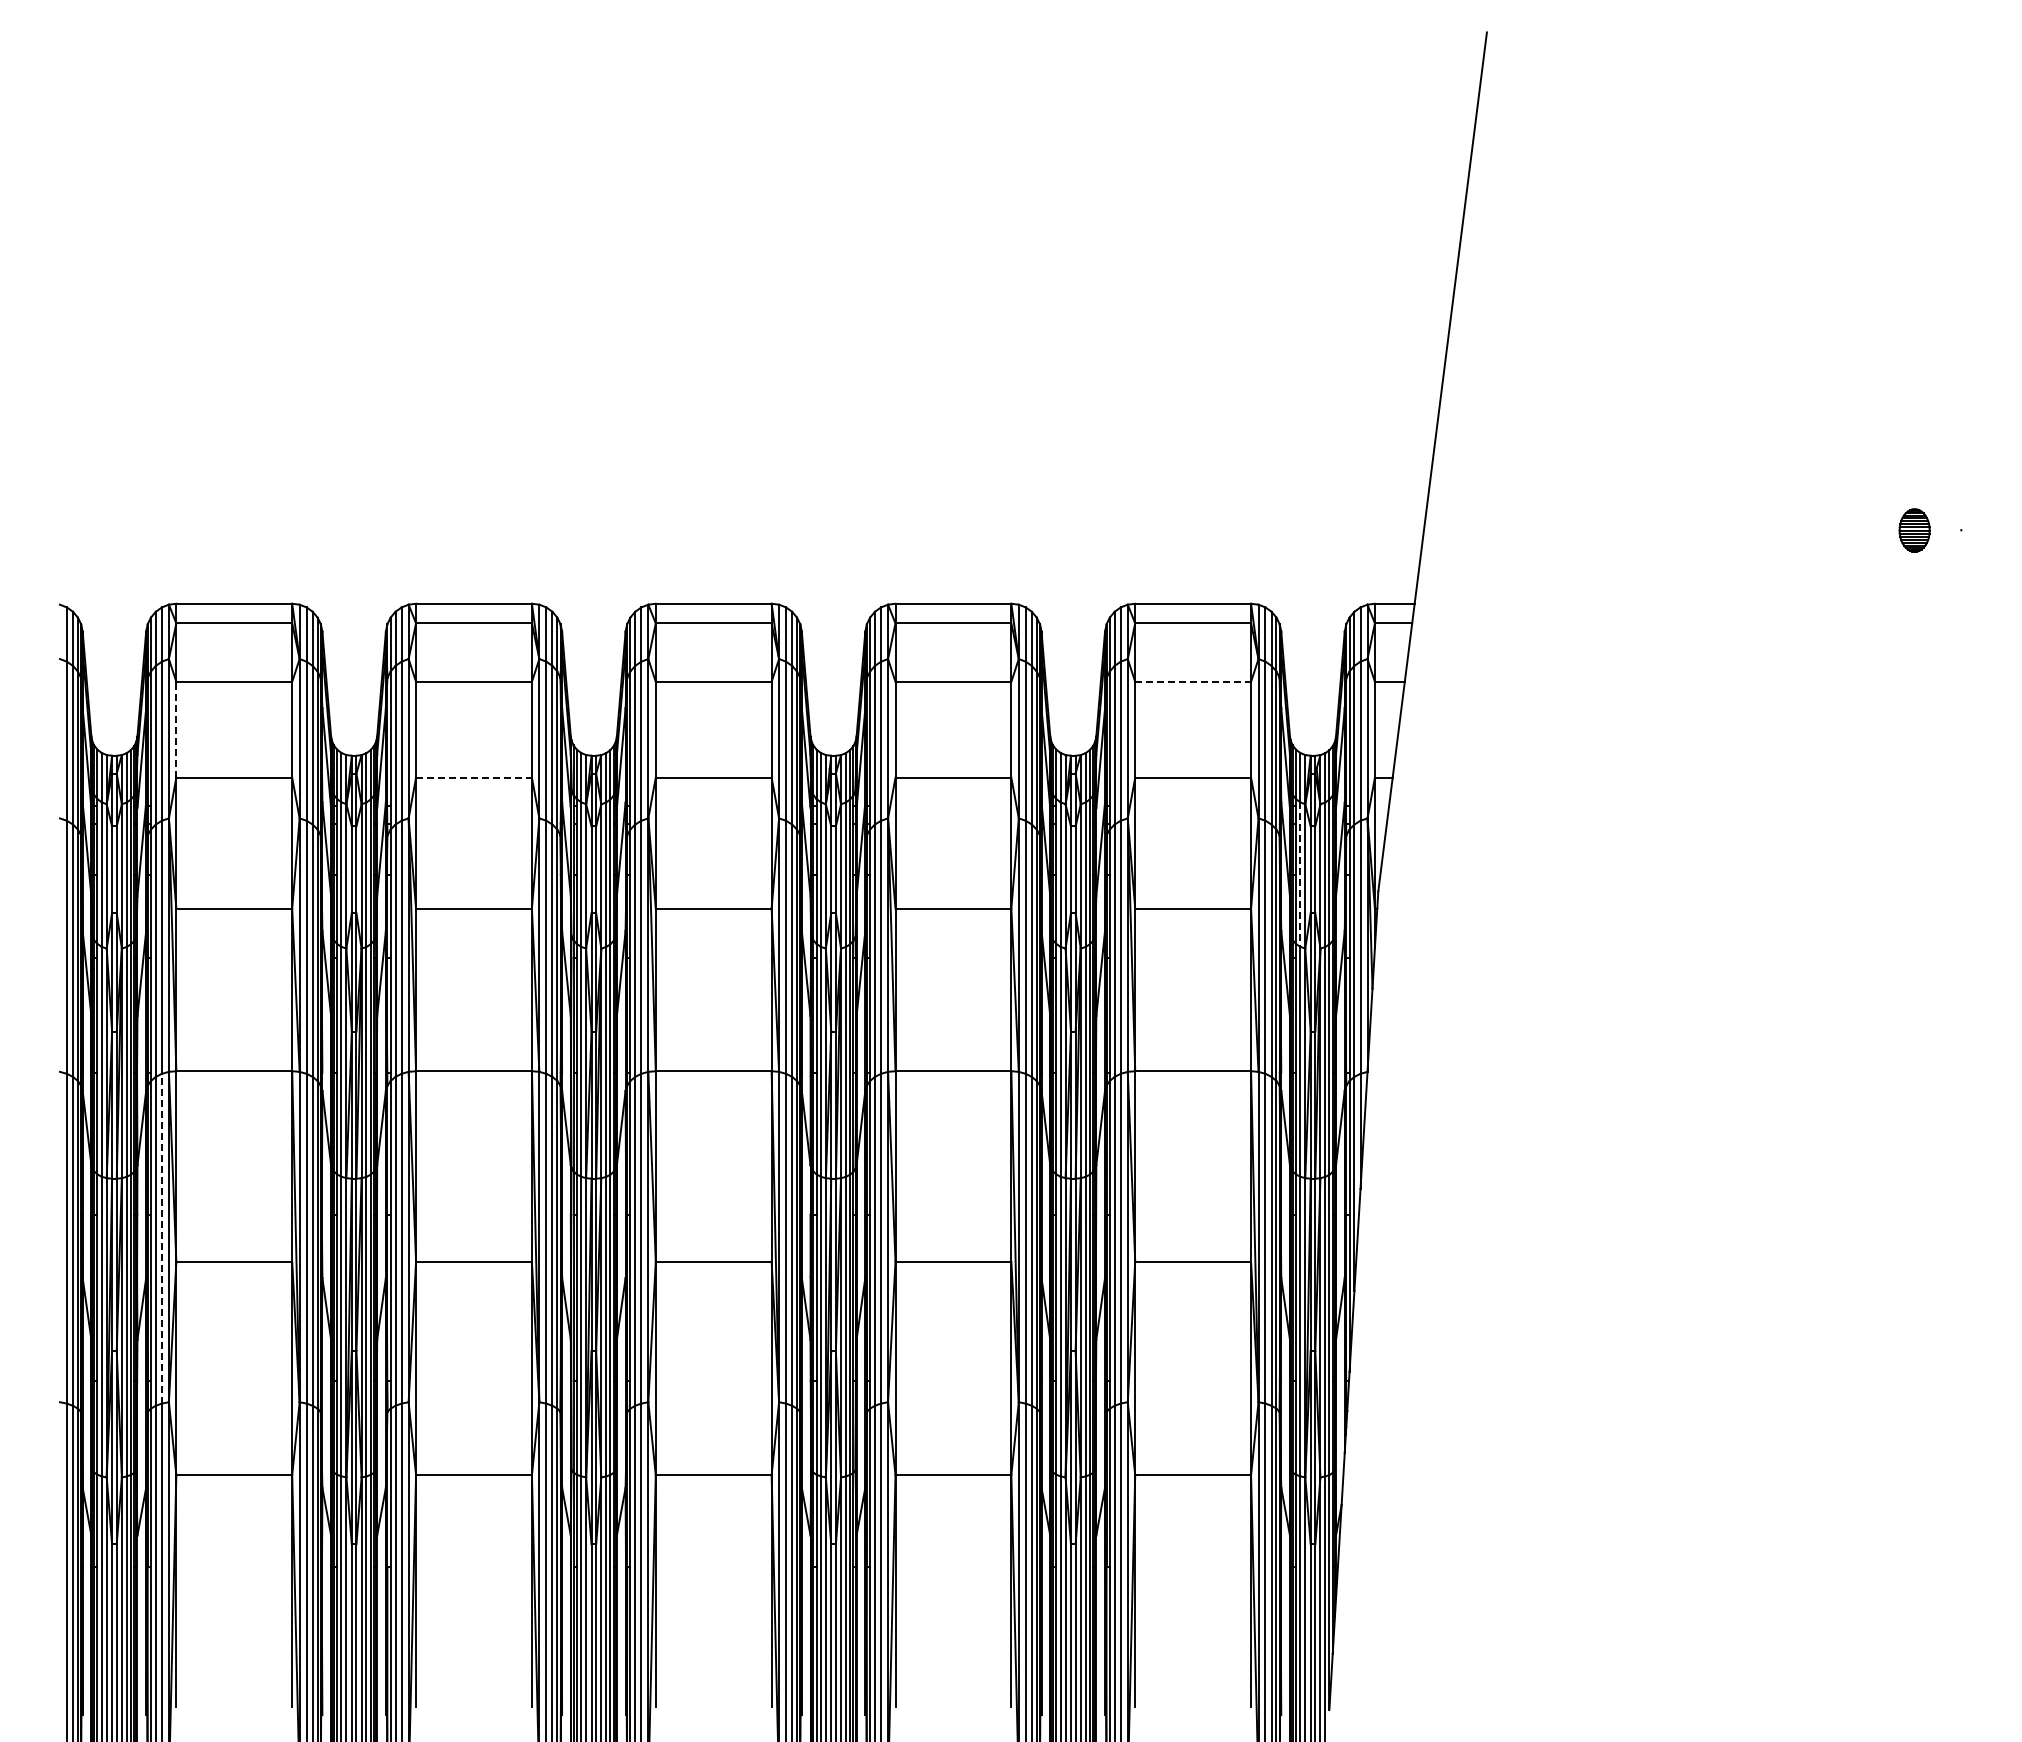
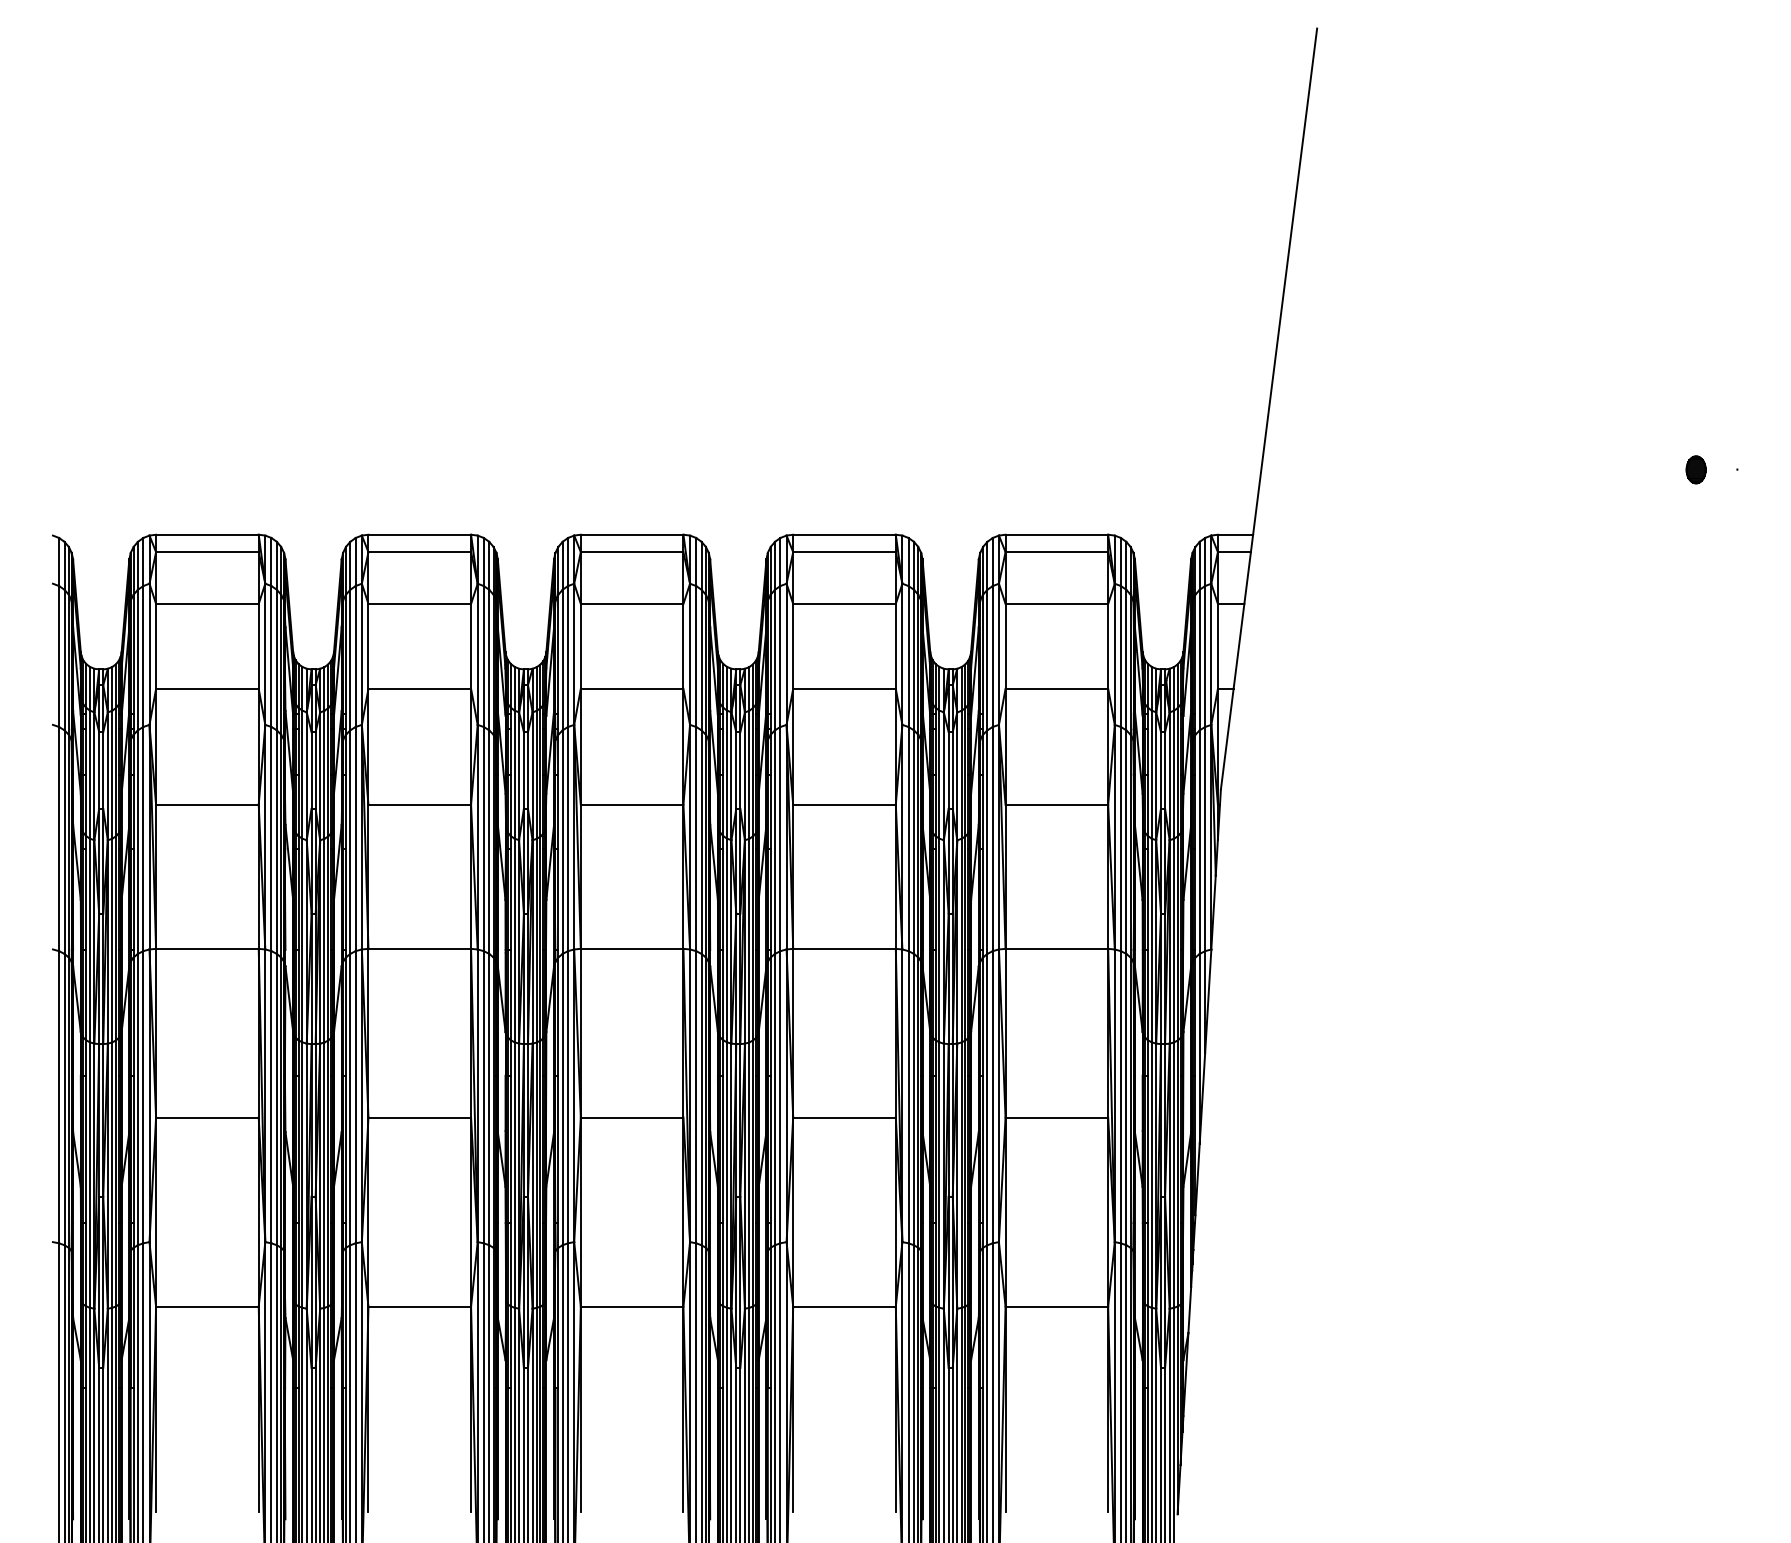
part: (1914, 530) -> (1695, 469), size x0.71
line: (1193, 681) -> (1057, 603), dashed -> solid
line: (176, 729) -> (156, 646), dashed -> solid
line: (474, 777) -> (420, 688), dashed -> solid
line: (1300, 875) -> (1151, 775), dashed -> solid
line: (161, 1238) -> (142, 1097), dashed -> solid

